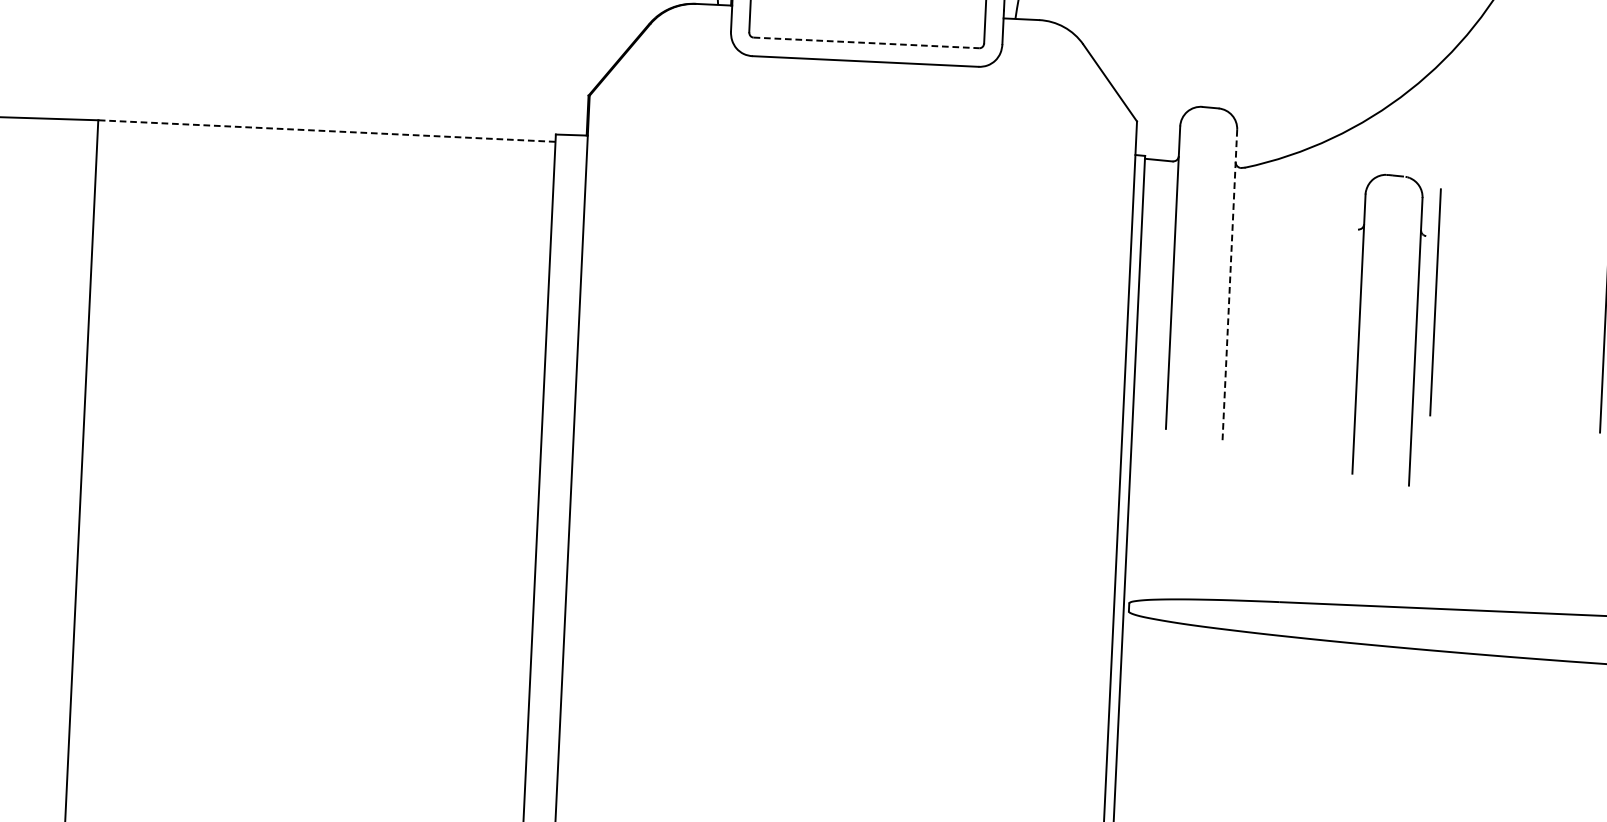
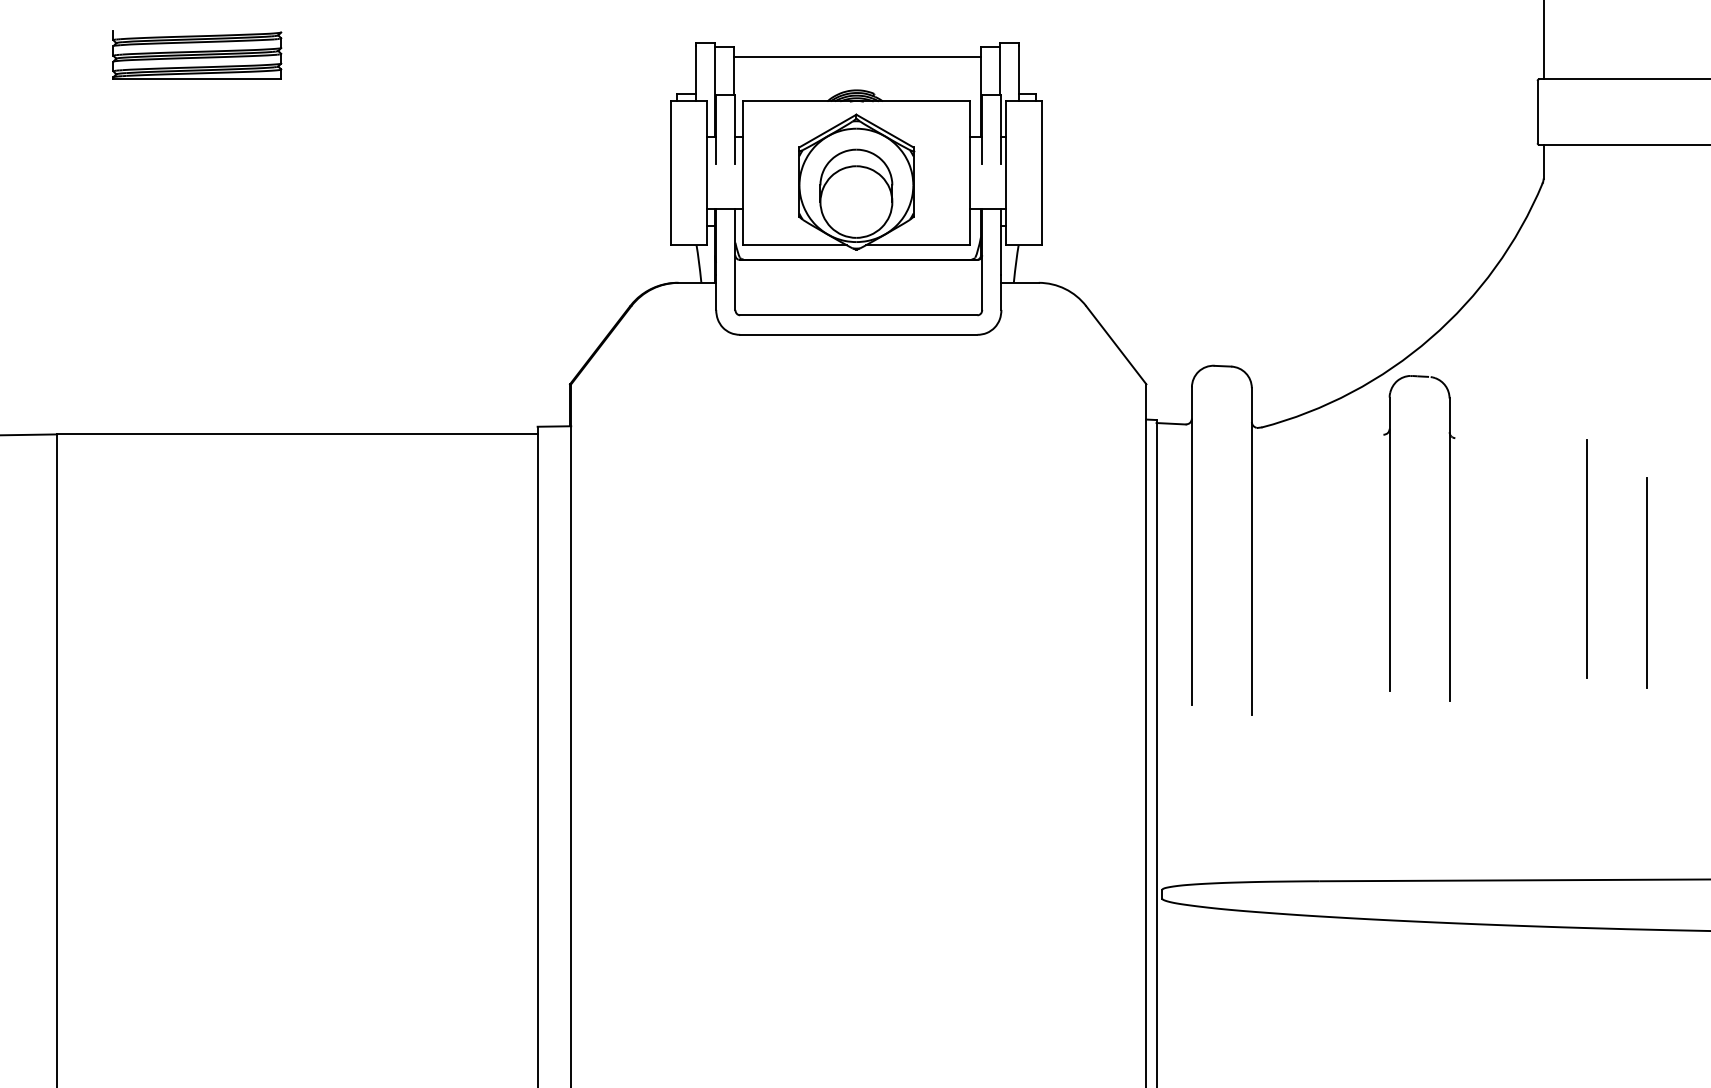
line: (866, 43) -> (858, 315), dashed -> solid
line: (326, 131) -> (296, 434), dashed -> solid
line: (1229, 286) -> (1251, 552), dashed -> solid
line: (1434, 301) -> (1586, 558), moved
part: (1360, 328) -> (1390, 538), moved

